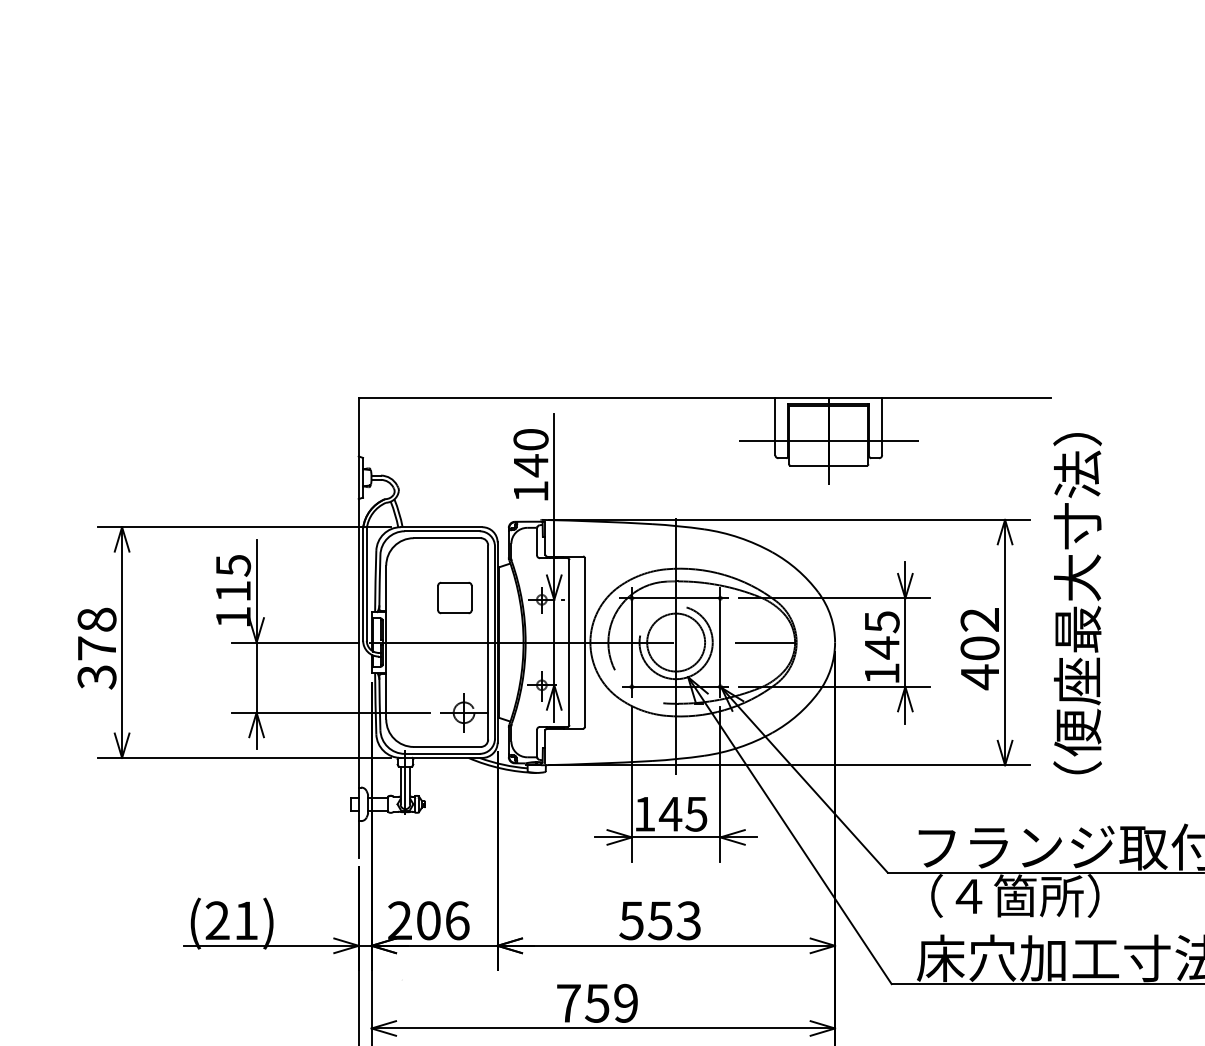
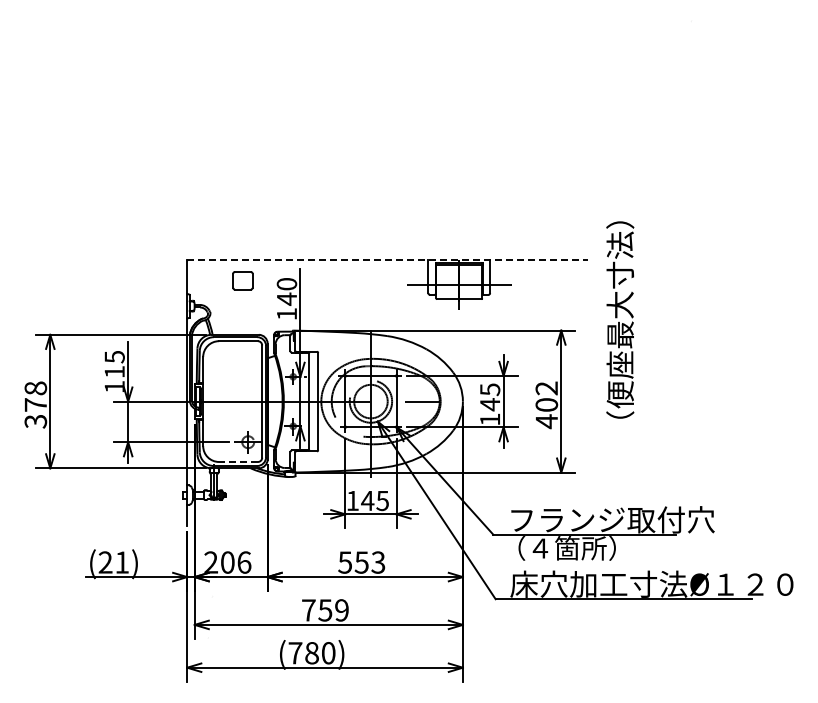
line: (706, 398) -> (388, 260), solid -> dashed
part: (454, 597) -> (242, 280), moved
text: (1077, 602) -> (620, 319), moved
line: (447, 746) -> (238, 461), solid -> dashed

